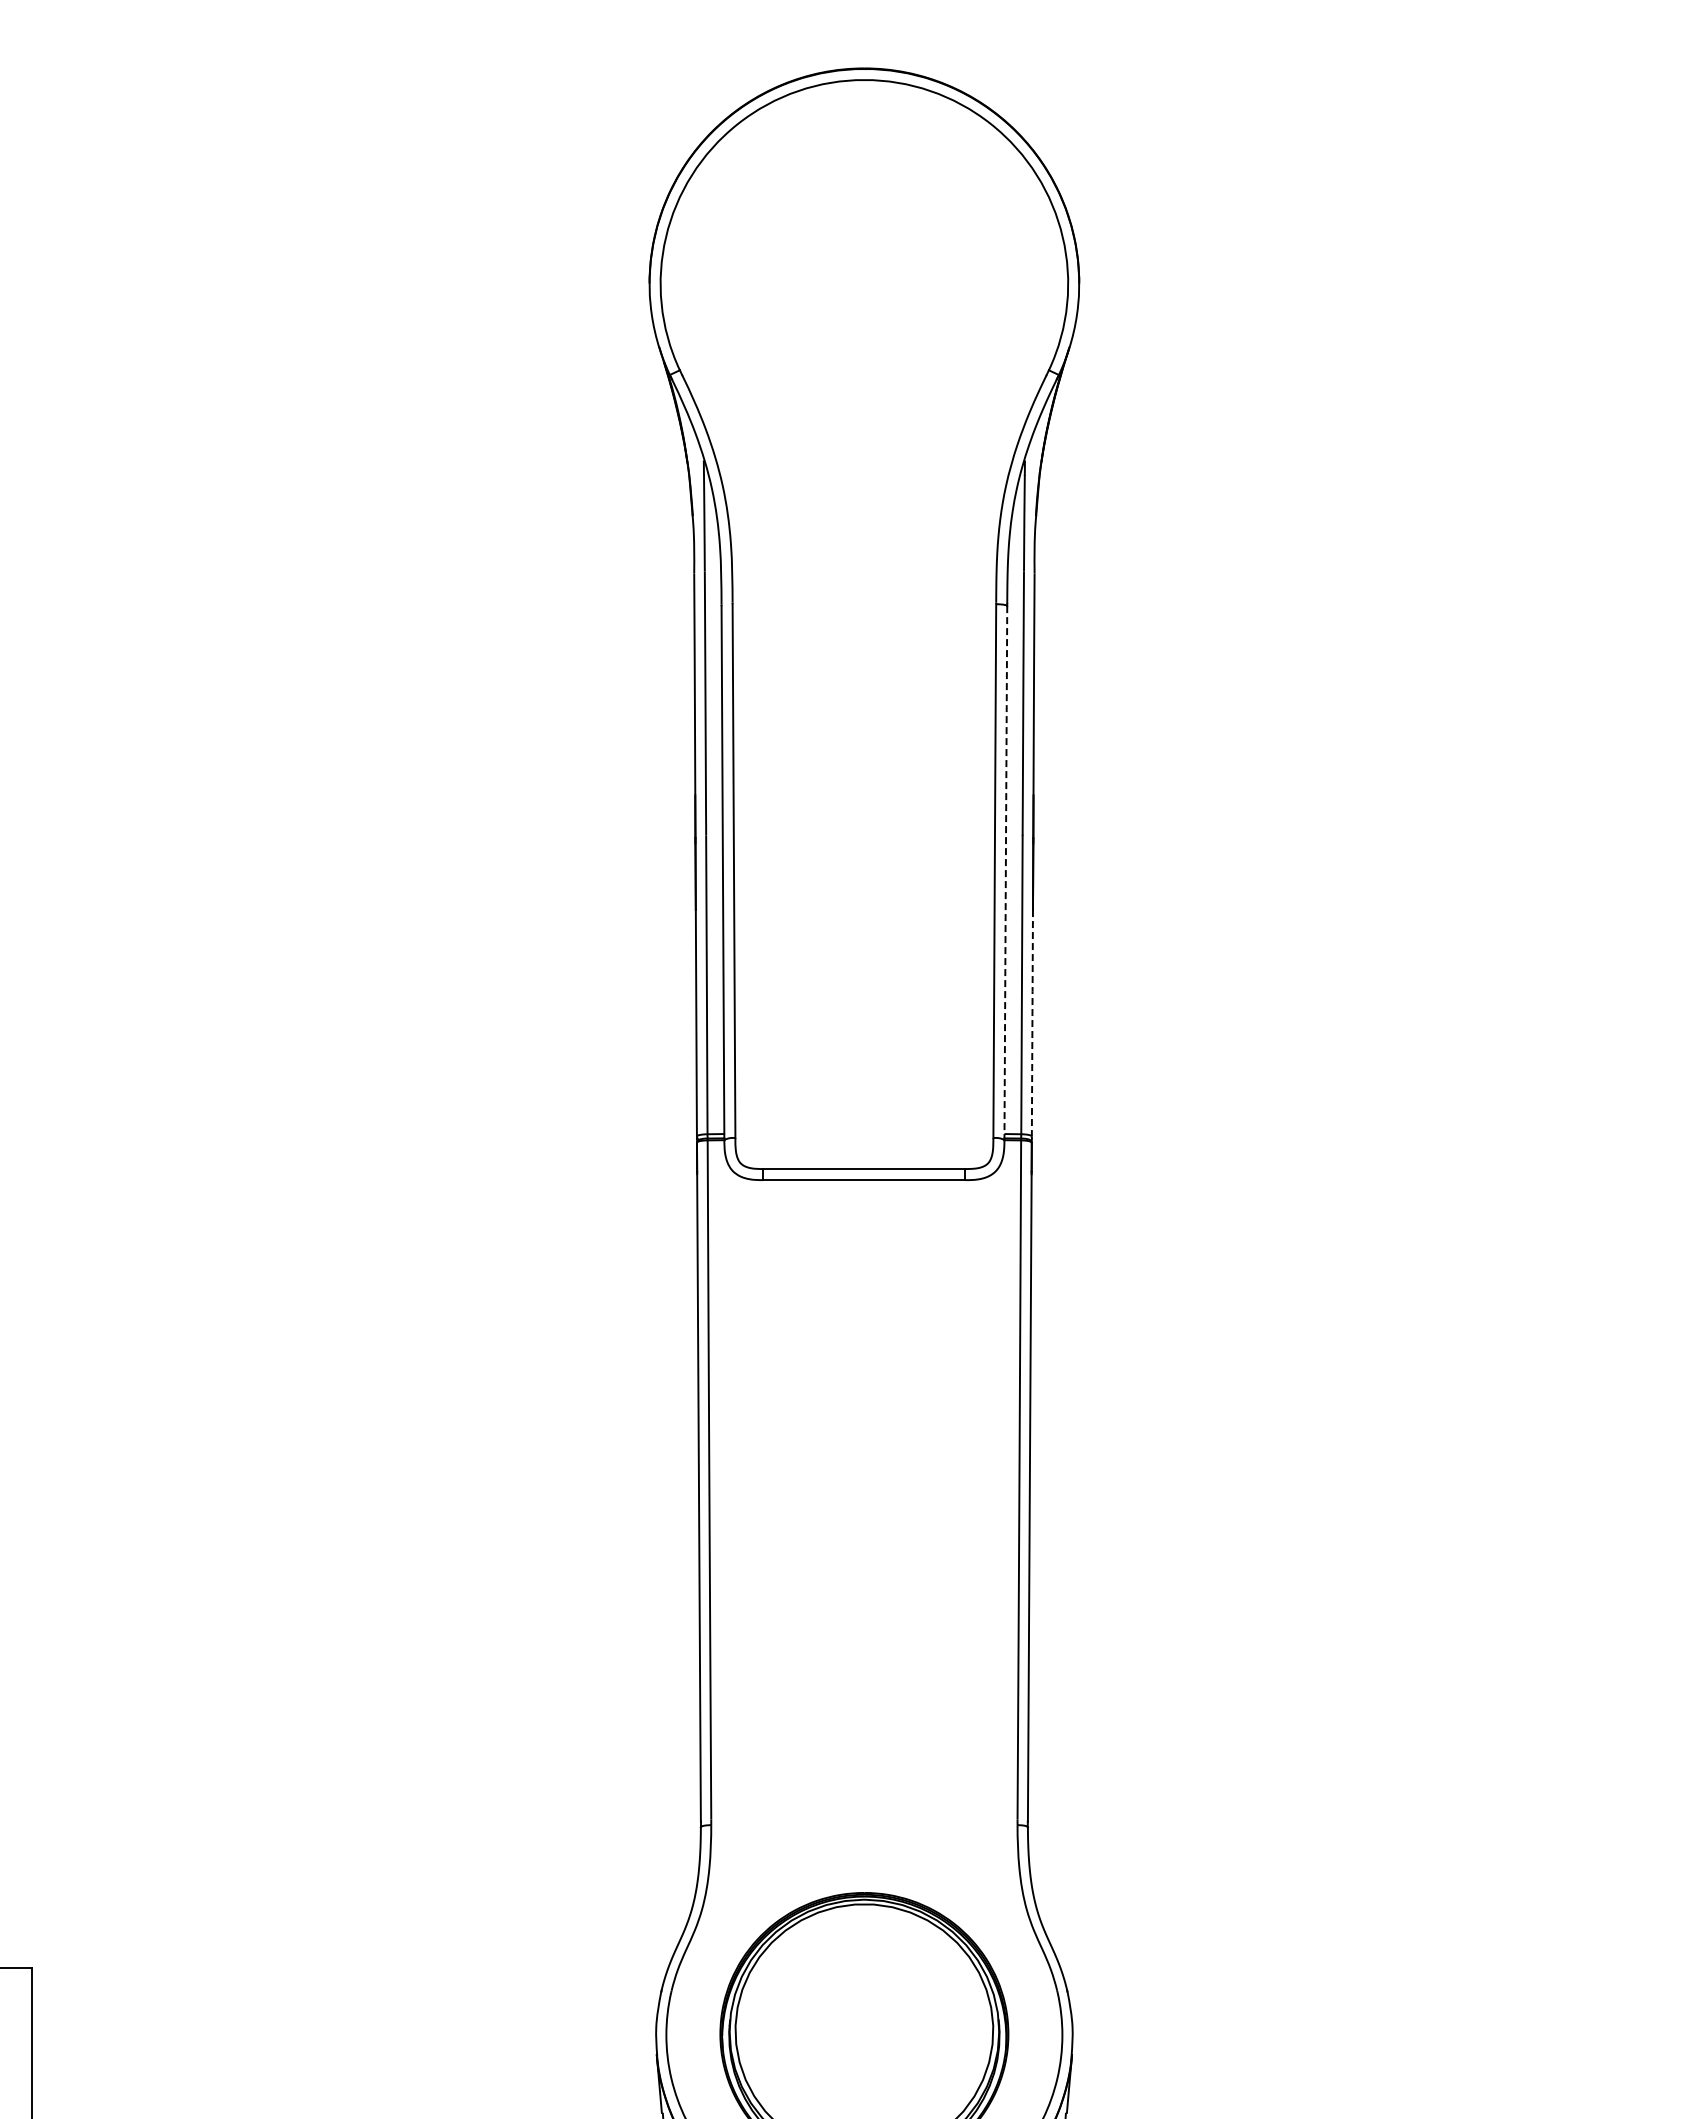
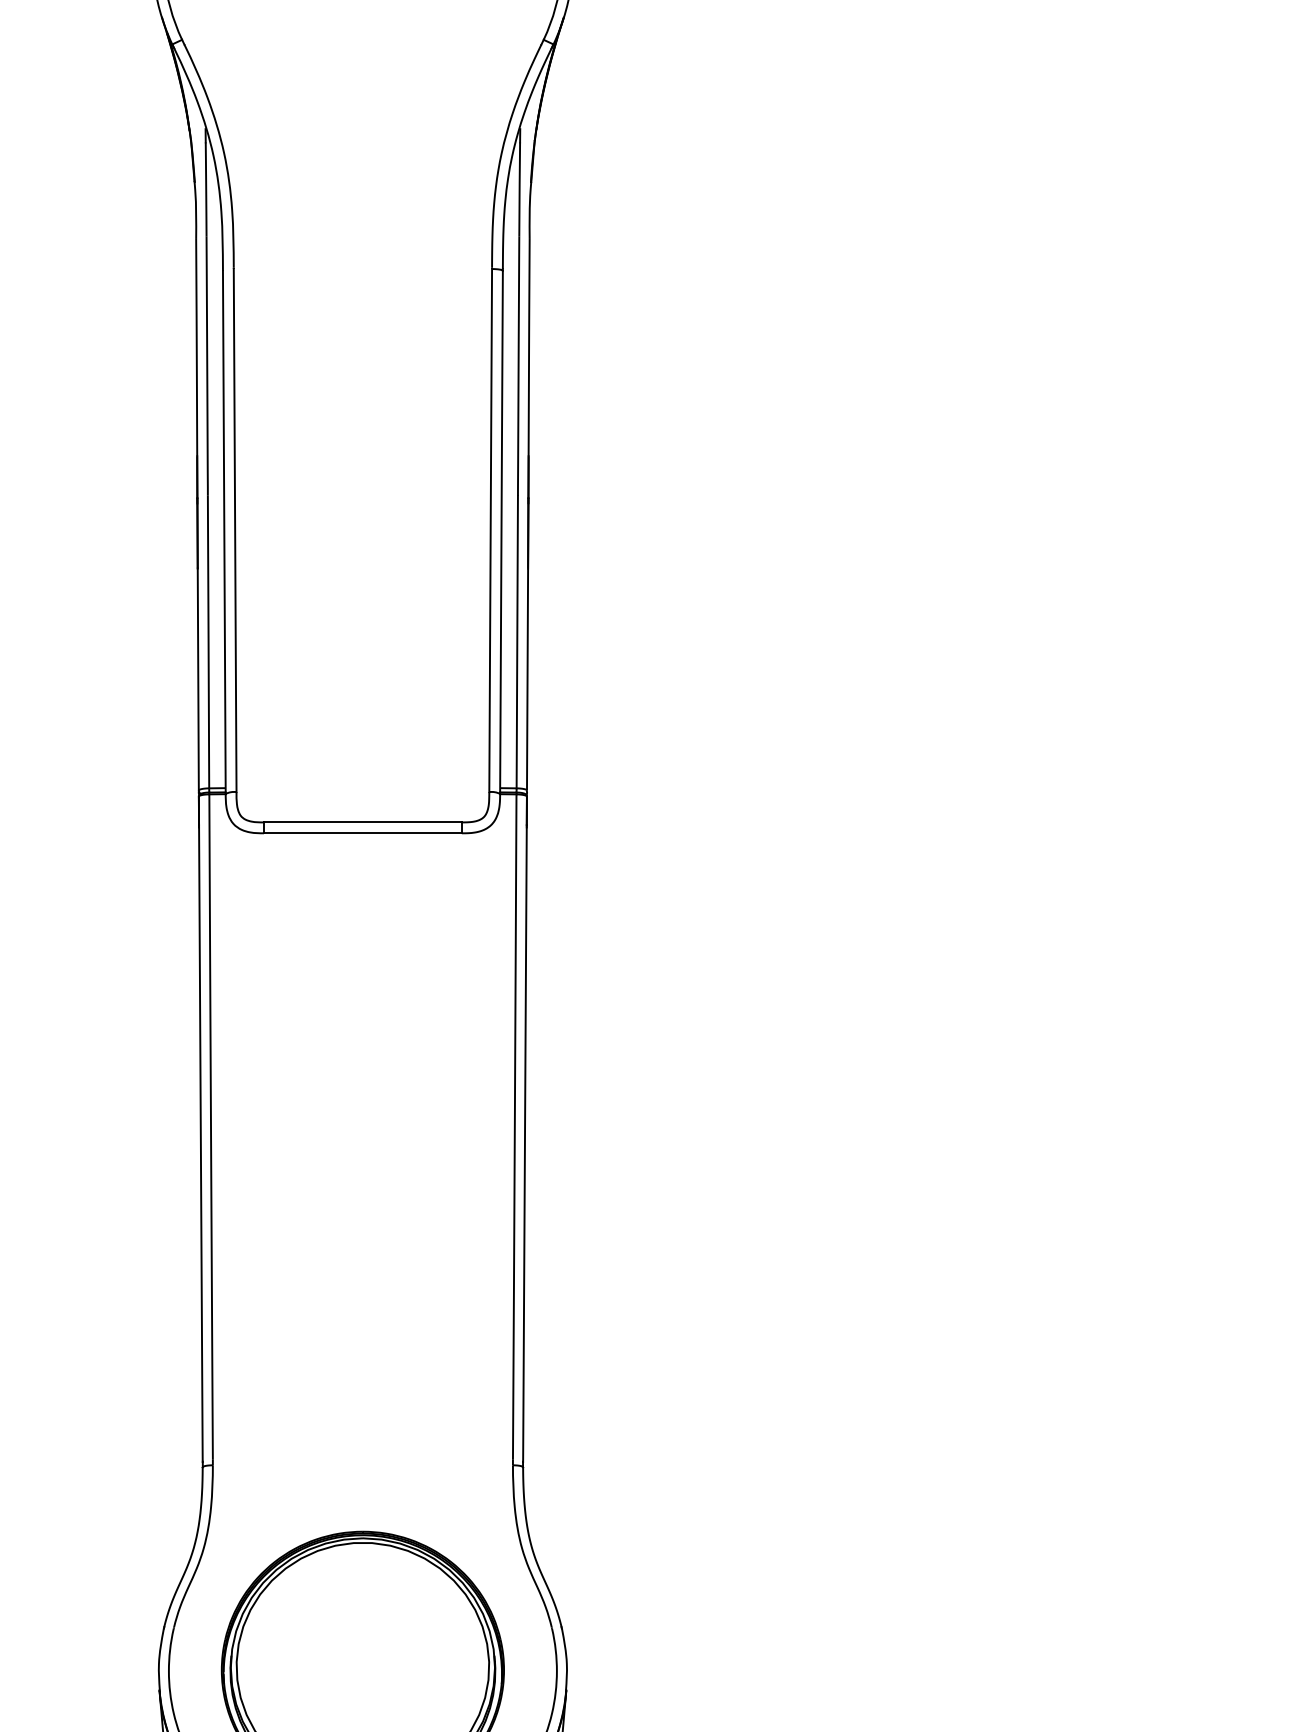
line: (1005, 873) -> (501, 532), dashed -> solid
line: (1032, 1023) -> (527, 679), dashed -> solid

